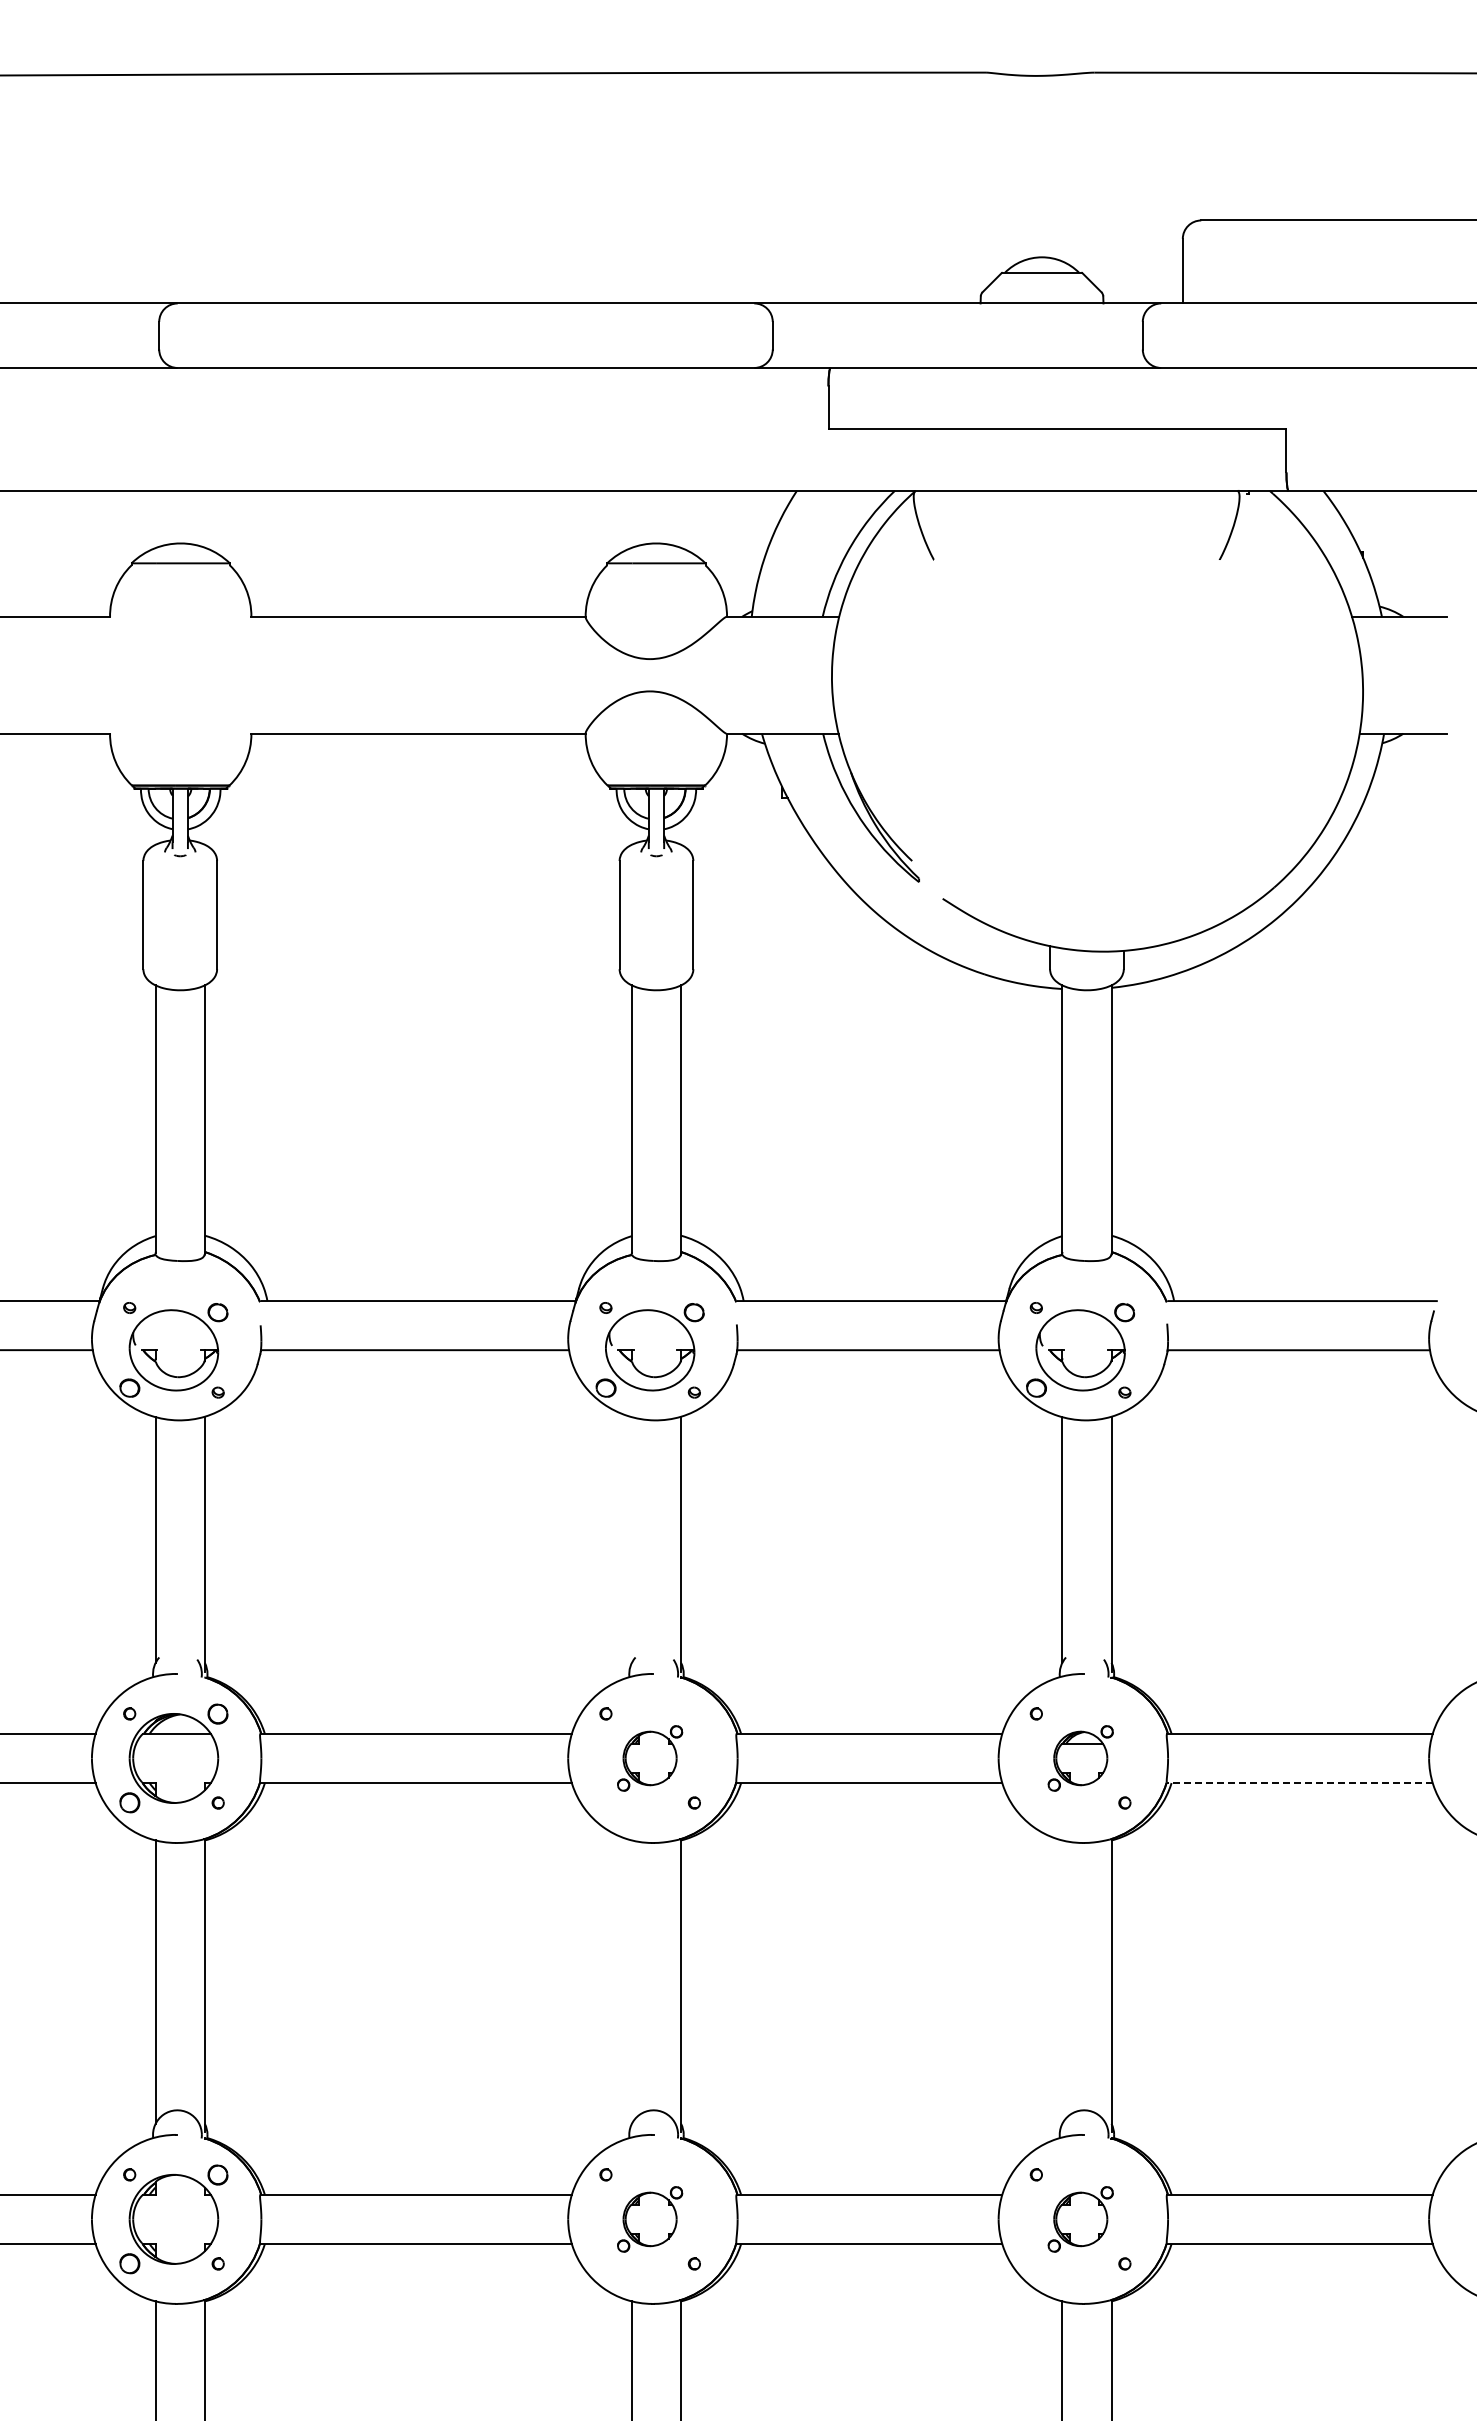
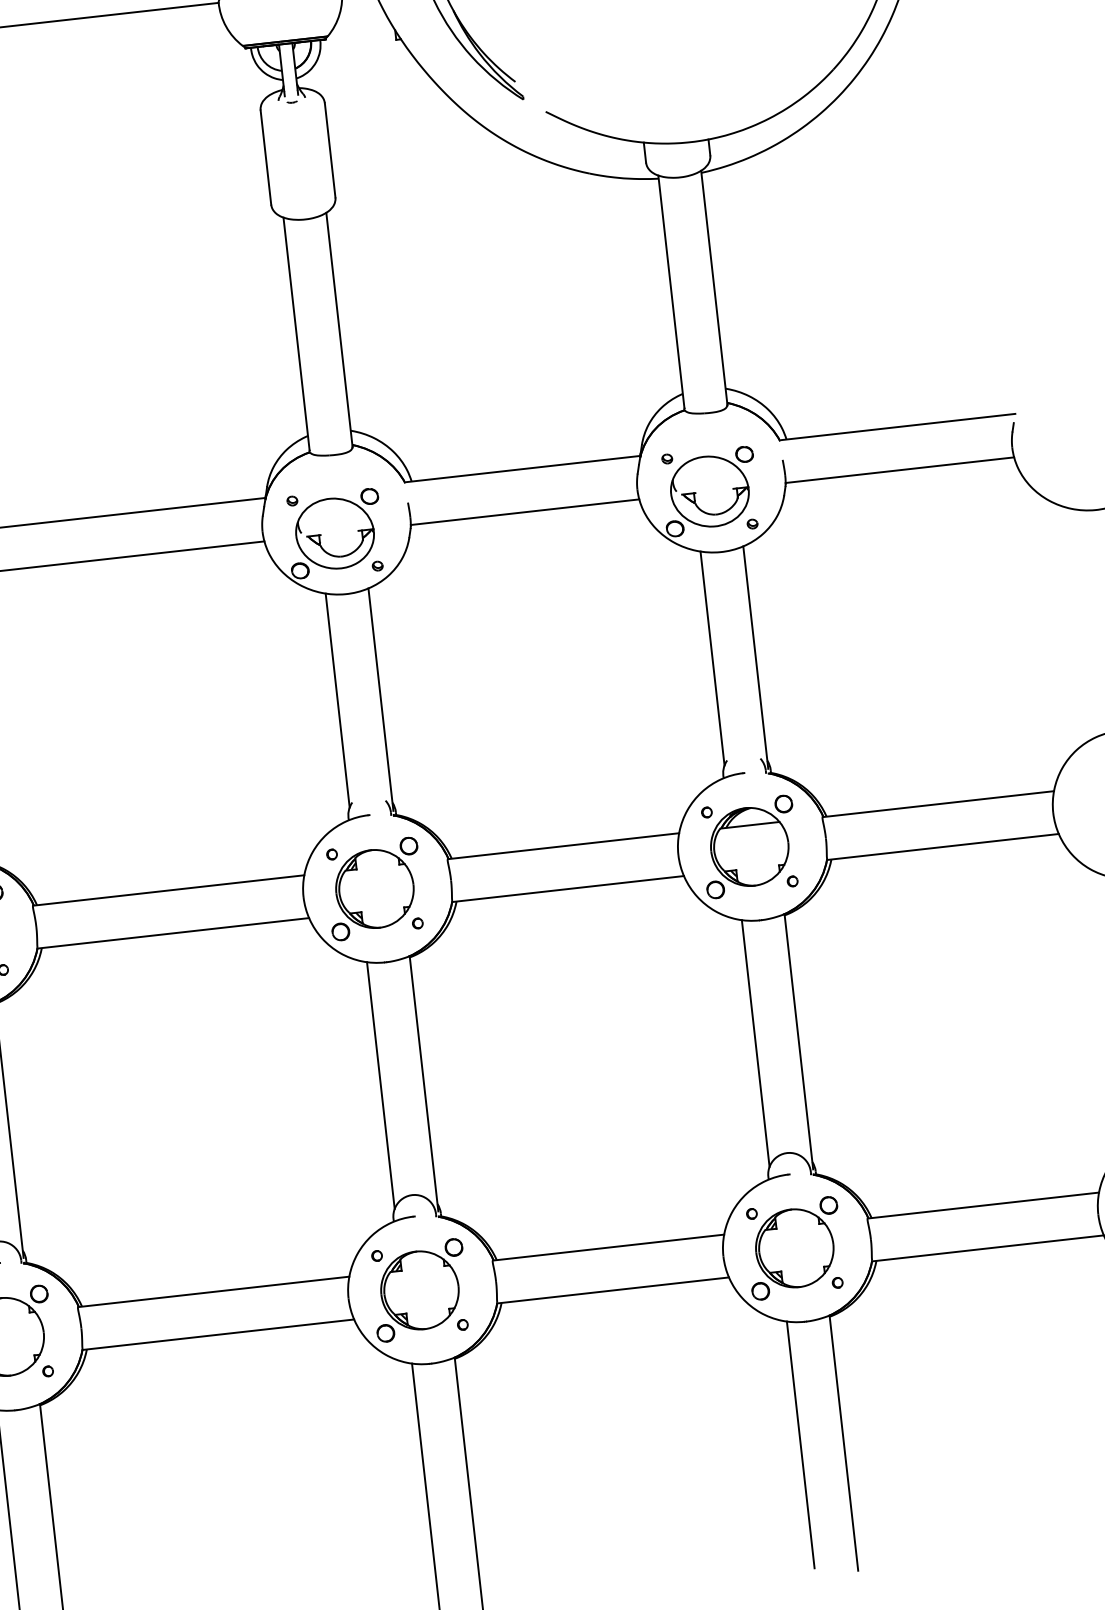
line: (631, 1539) -> (337, 700), added
part: (649, 1758) -> (374, 889), size x1.67
part: (1080, 1758) -> (749, 847), size x1.67
line: (1299, 1783) -> (942, 847), dashed -> solid
line: (631, 1981) -> (380, 1085), added
line: (1062, 1981) -> (755, 1042), added
part: (649, 2219) -> (419, 1290), size x1.67
part: (1080, 2219) -> (794, 1248), size x1.67

